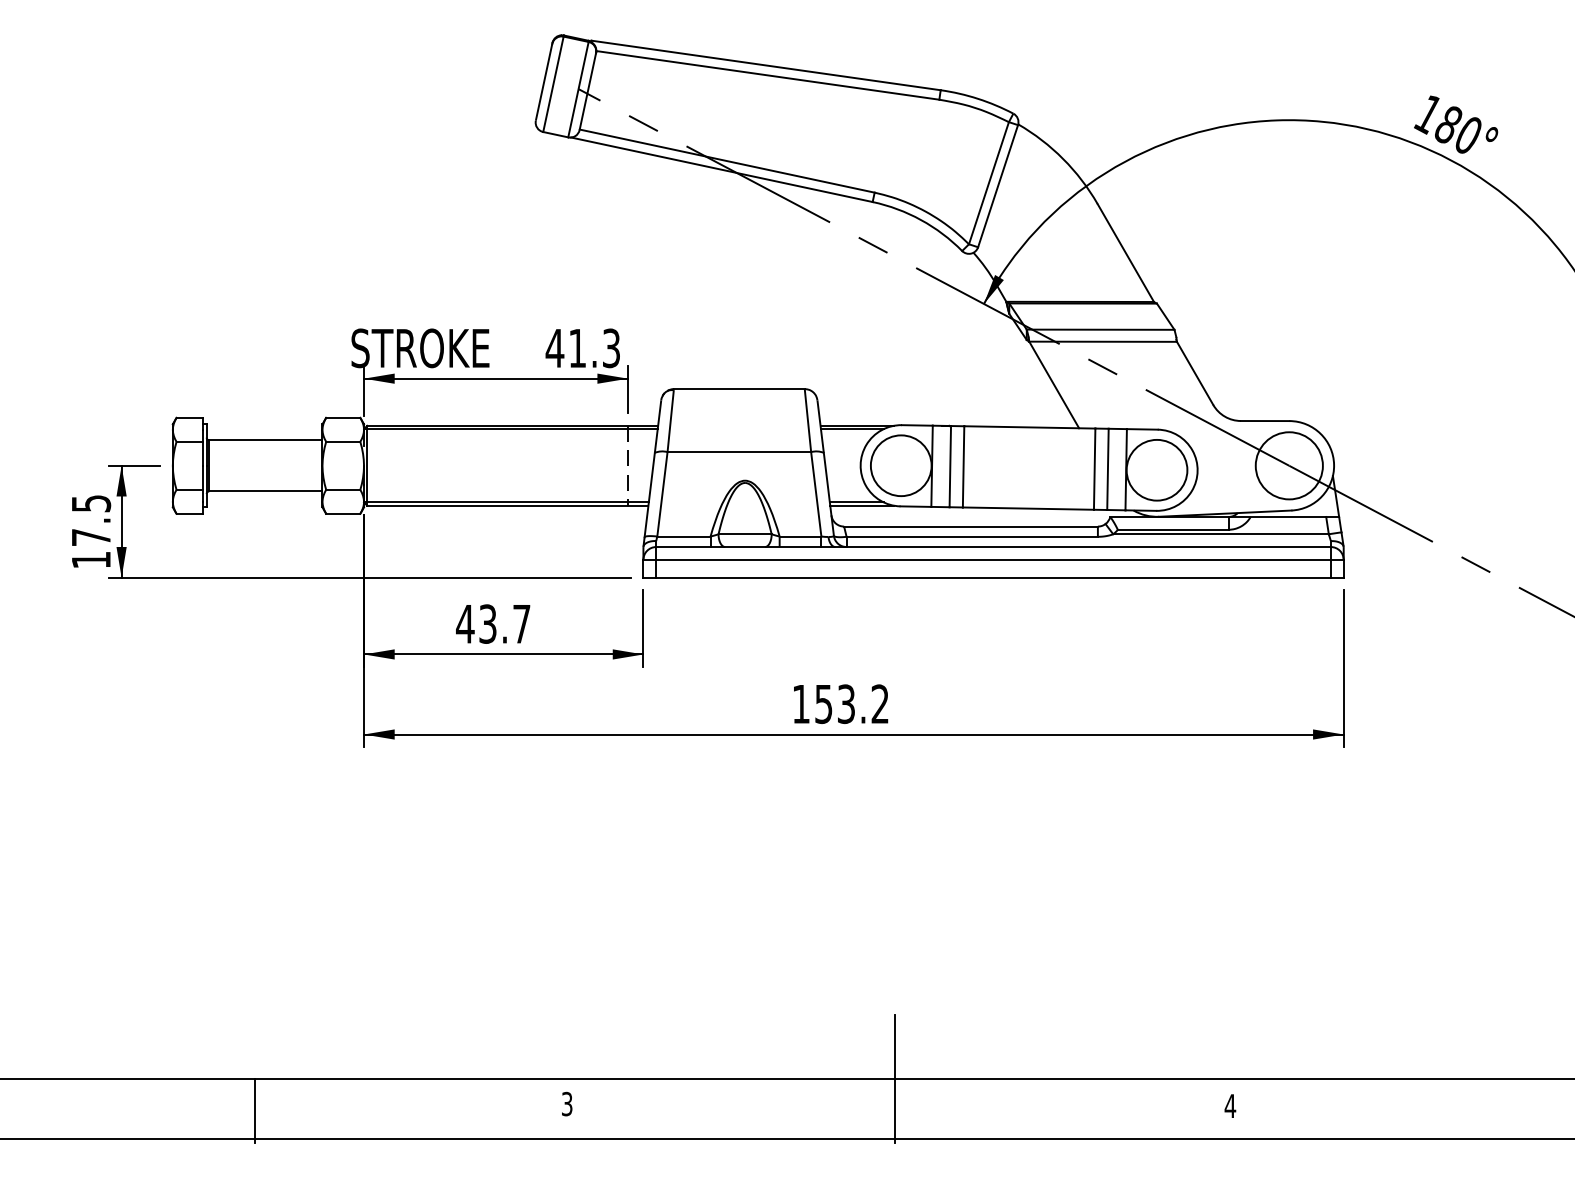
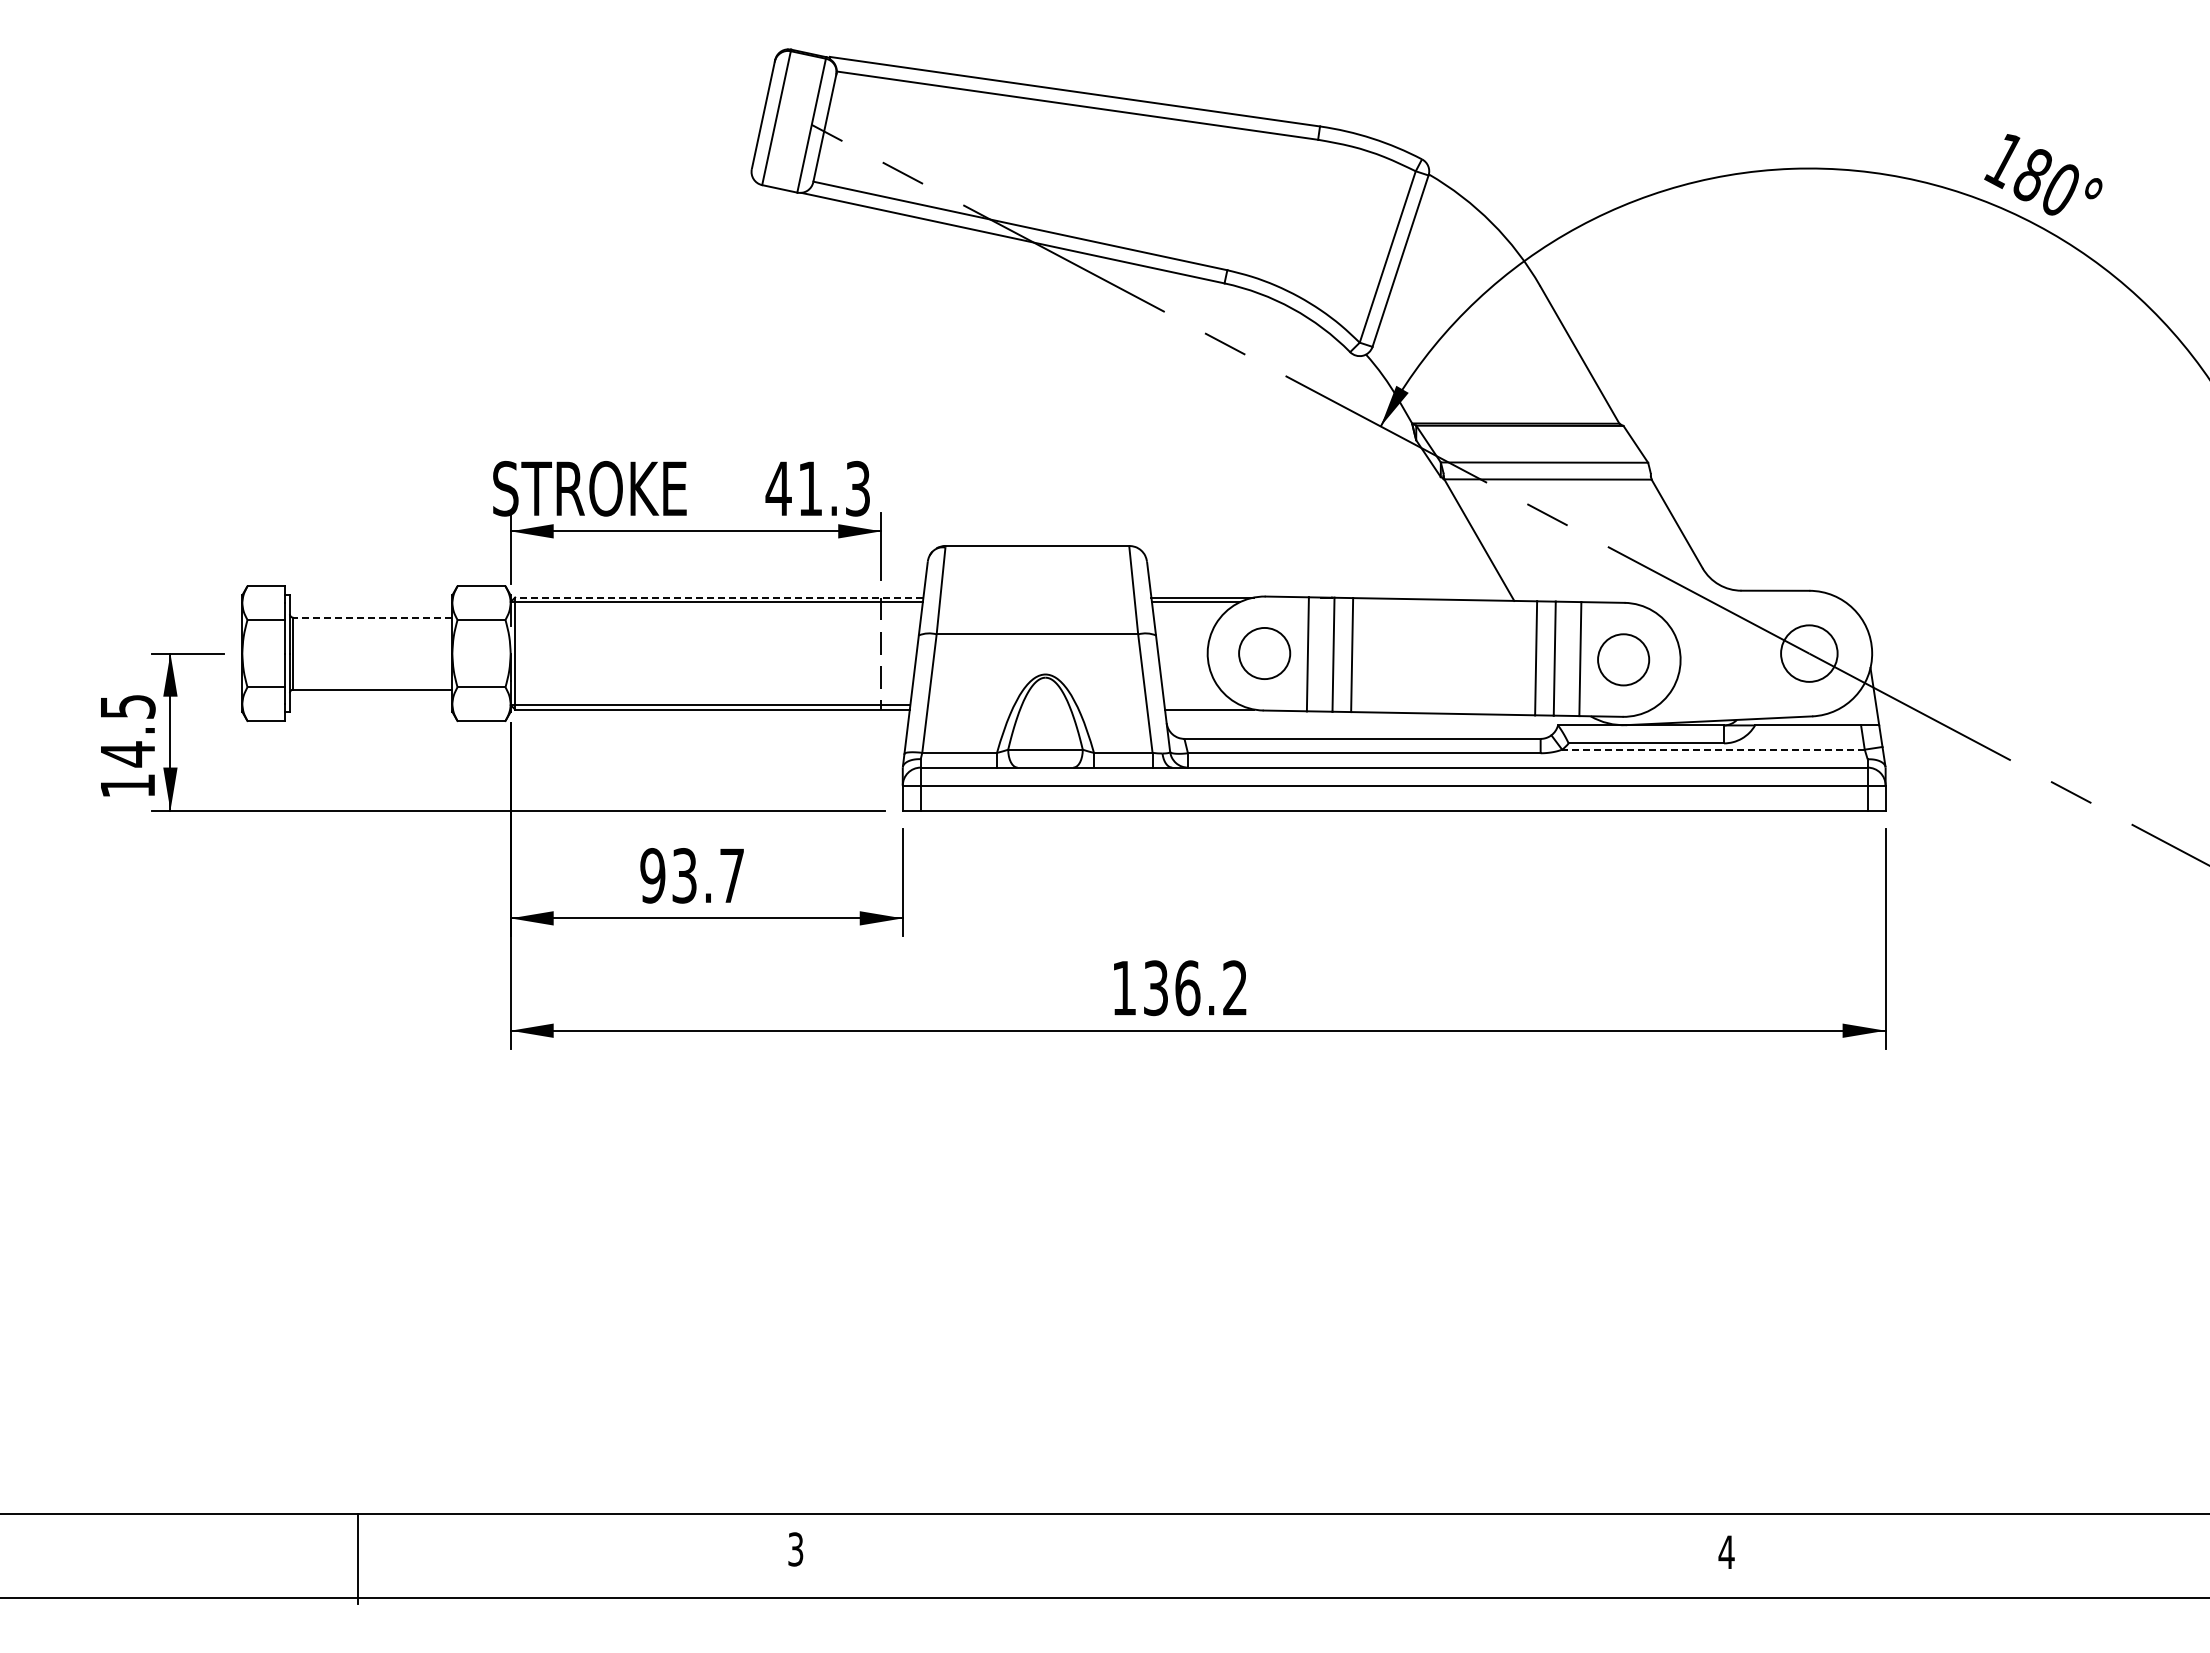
line: (512, 425) -> (718, 597), solid -> dashed
line: (265, 440) -> (372, 617), solid -> dashed
circle: (901, 465) -> (1264, 653), size x0.6
circle: (1289, 465) -> (1809, 653), size x0.6
circle: (1156, 470) -> (1623, 659), size x0.6
line: (856, 502) -> (1202, 705), removed
line: (1220, 534) -> (1712, 749), solid -> dashed
text: (91, 537) -> (127, 754), 17.5 -> 14.5
text: (465, 623) -> (652, 875), 43.7 -> 93.7
text: (835, 704) -> (1172, 988), 153.2 -> 136.2
line: (894, 1078) -> (1255, 1513), removed

